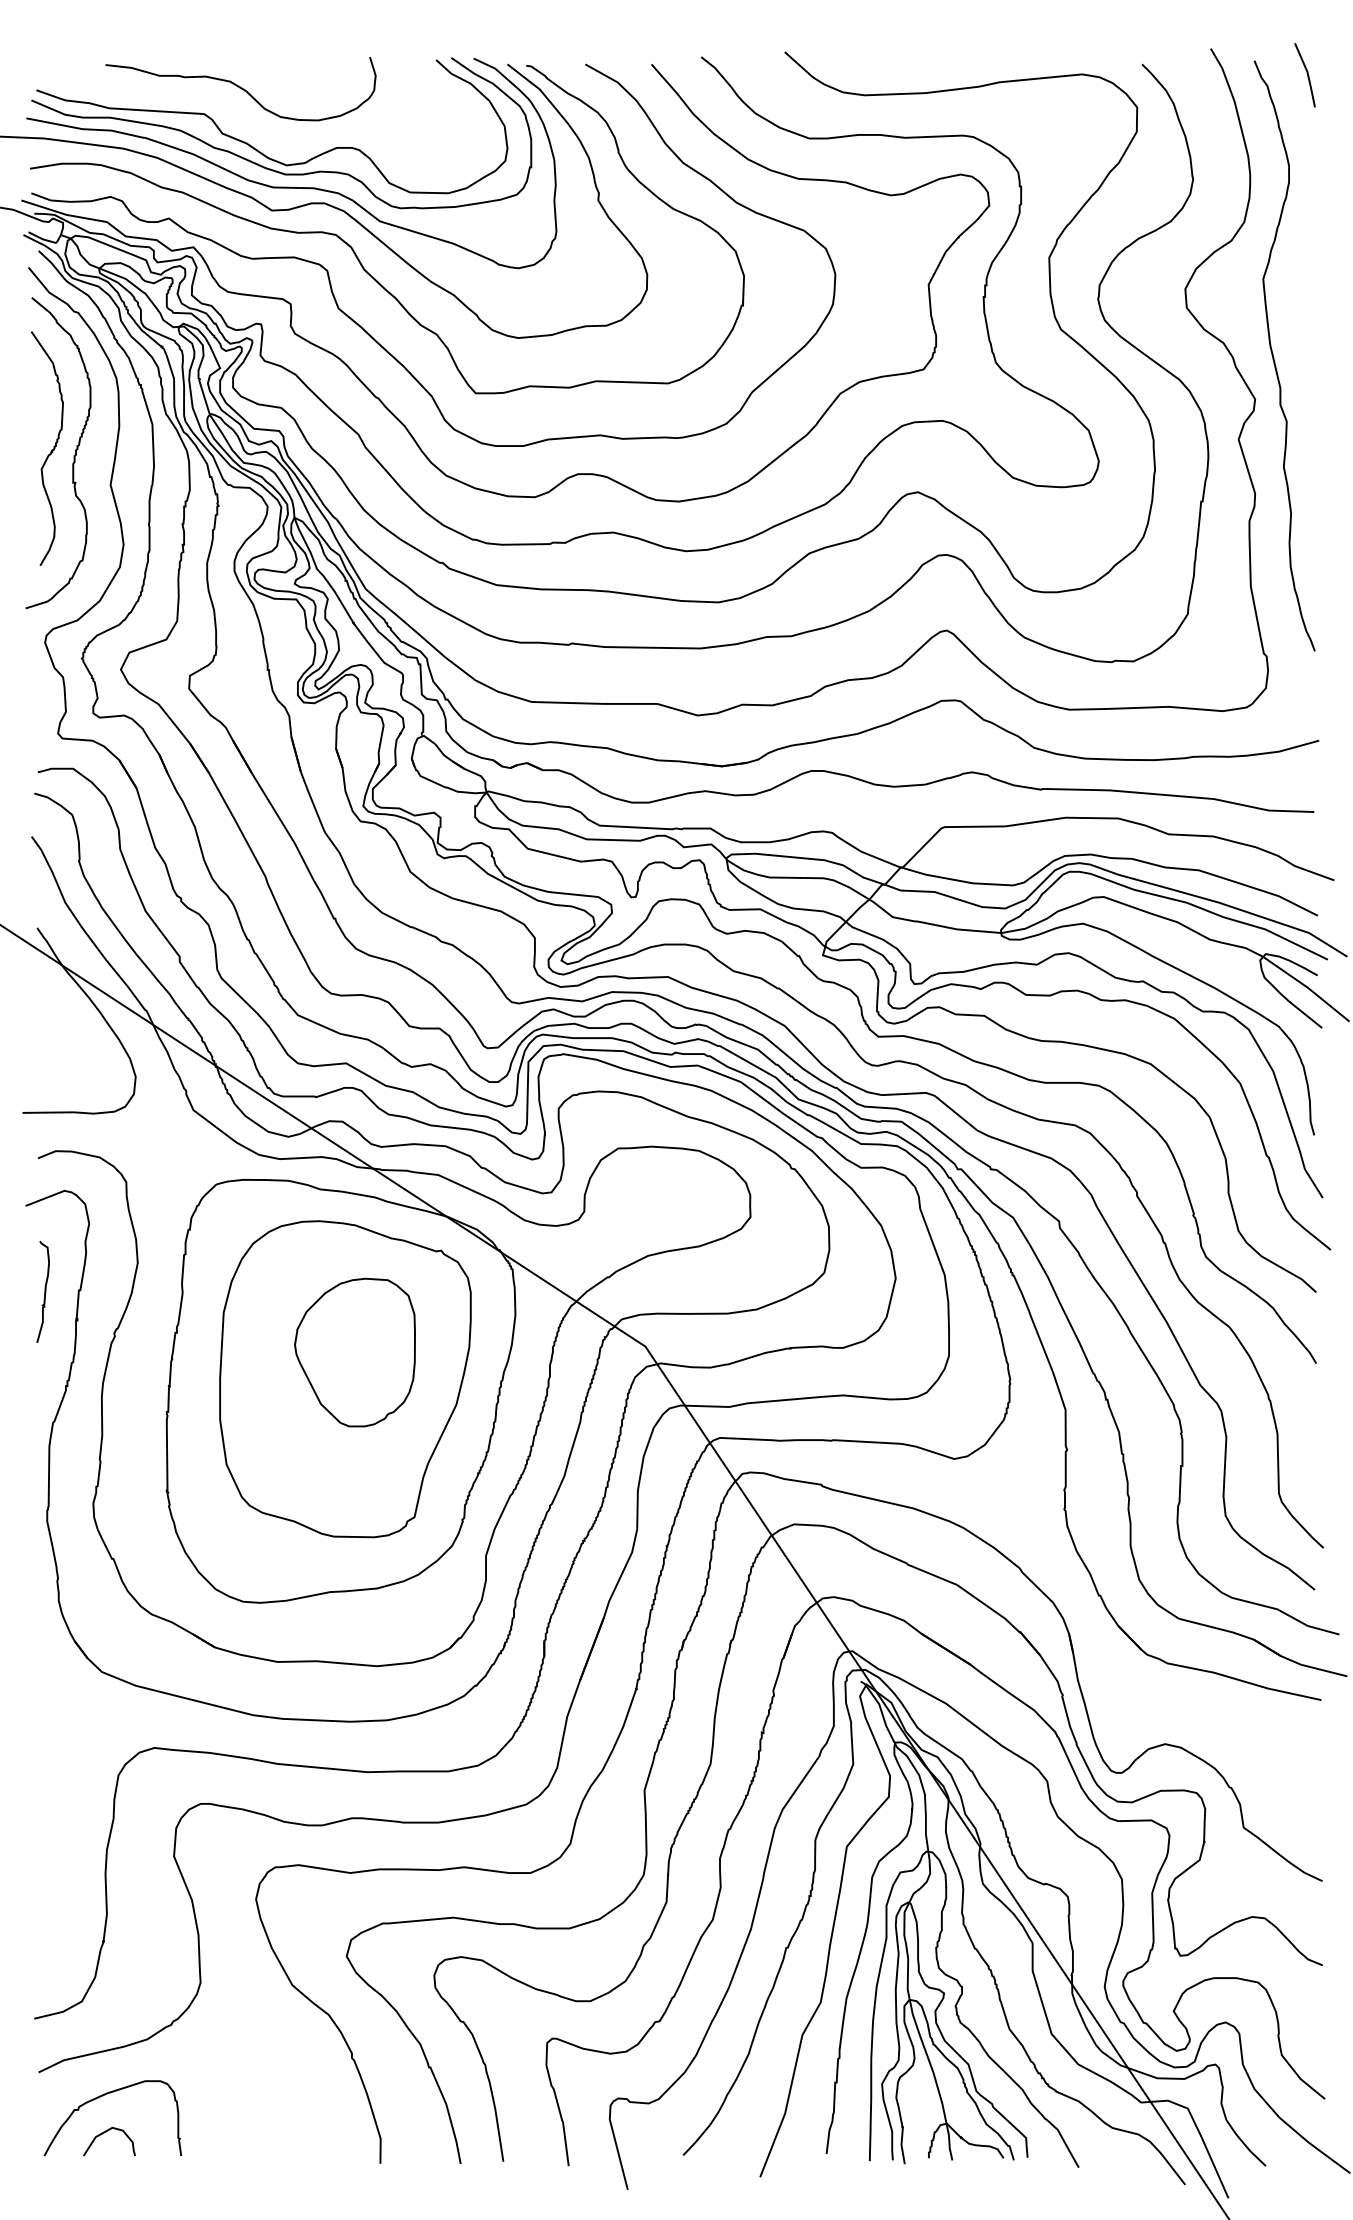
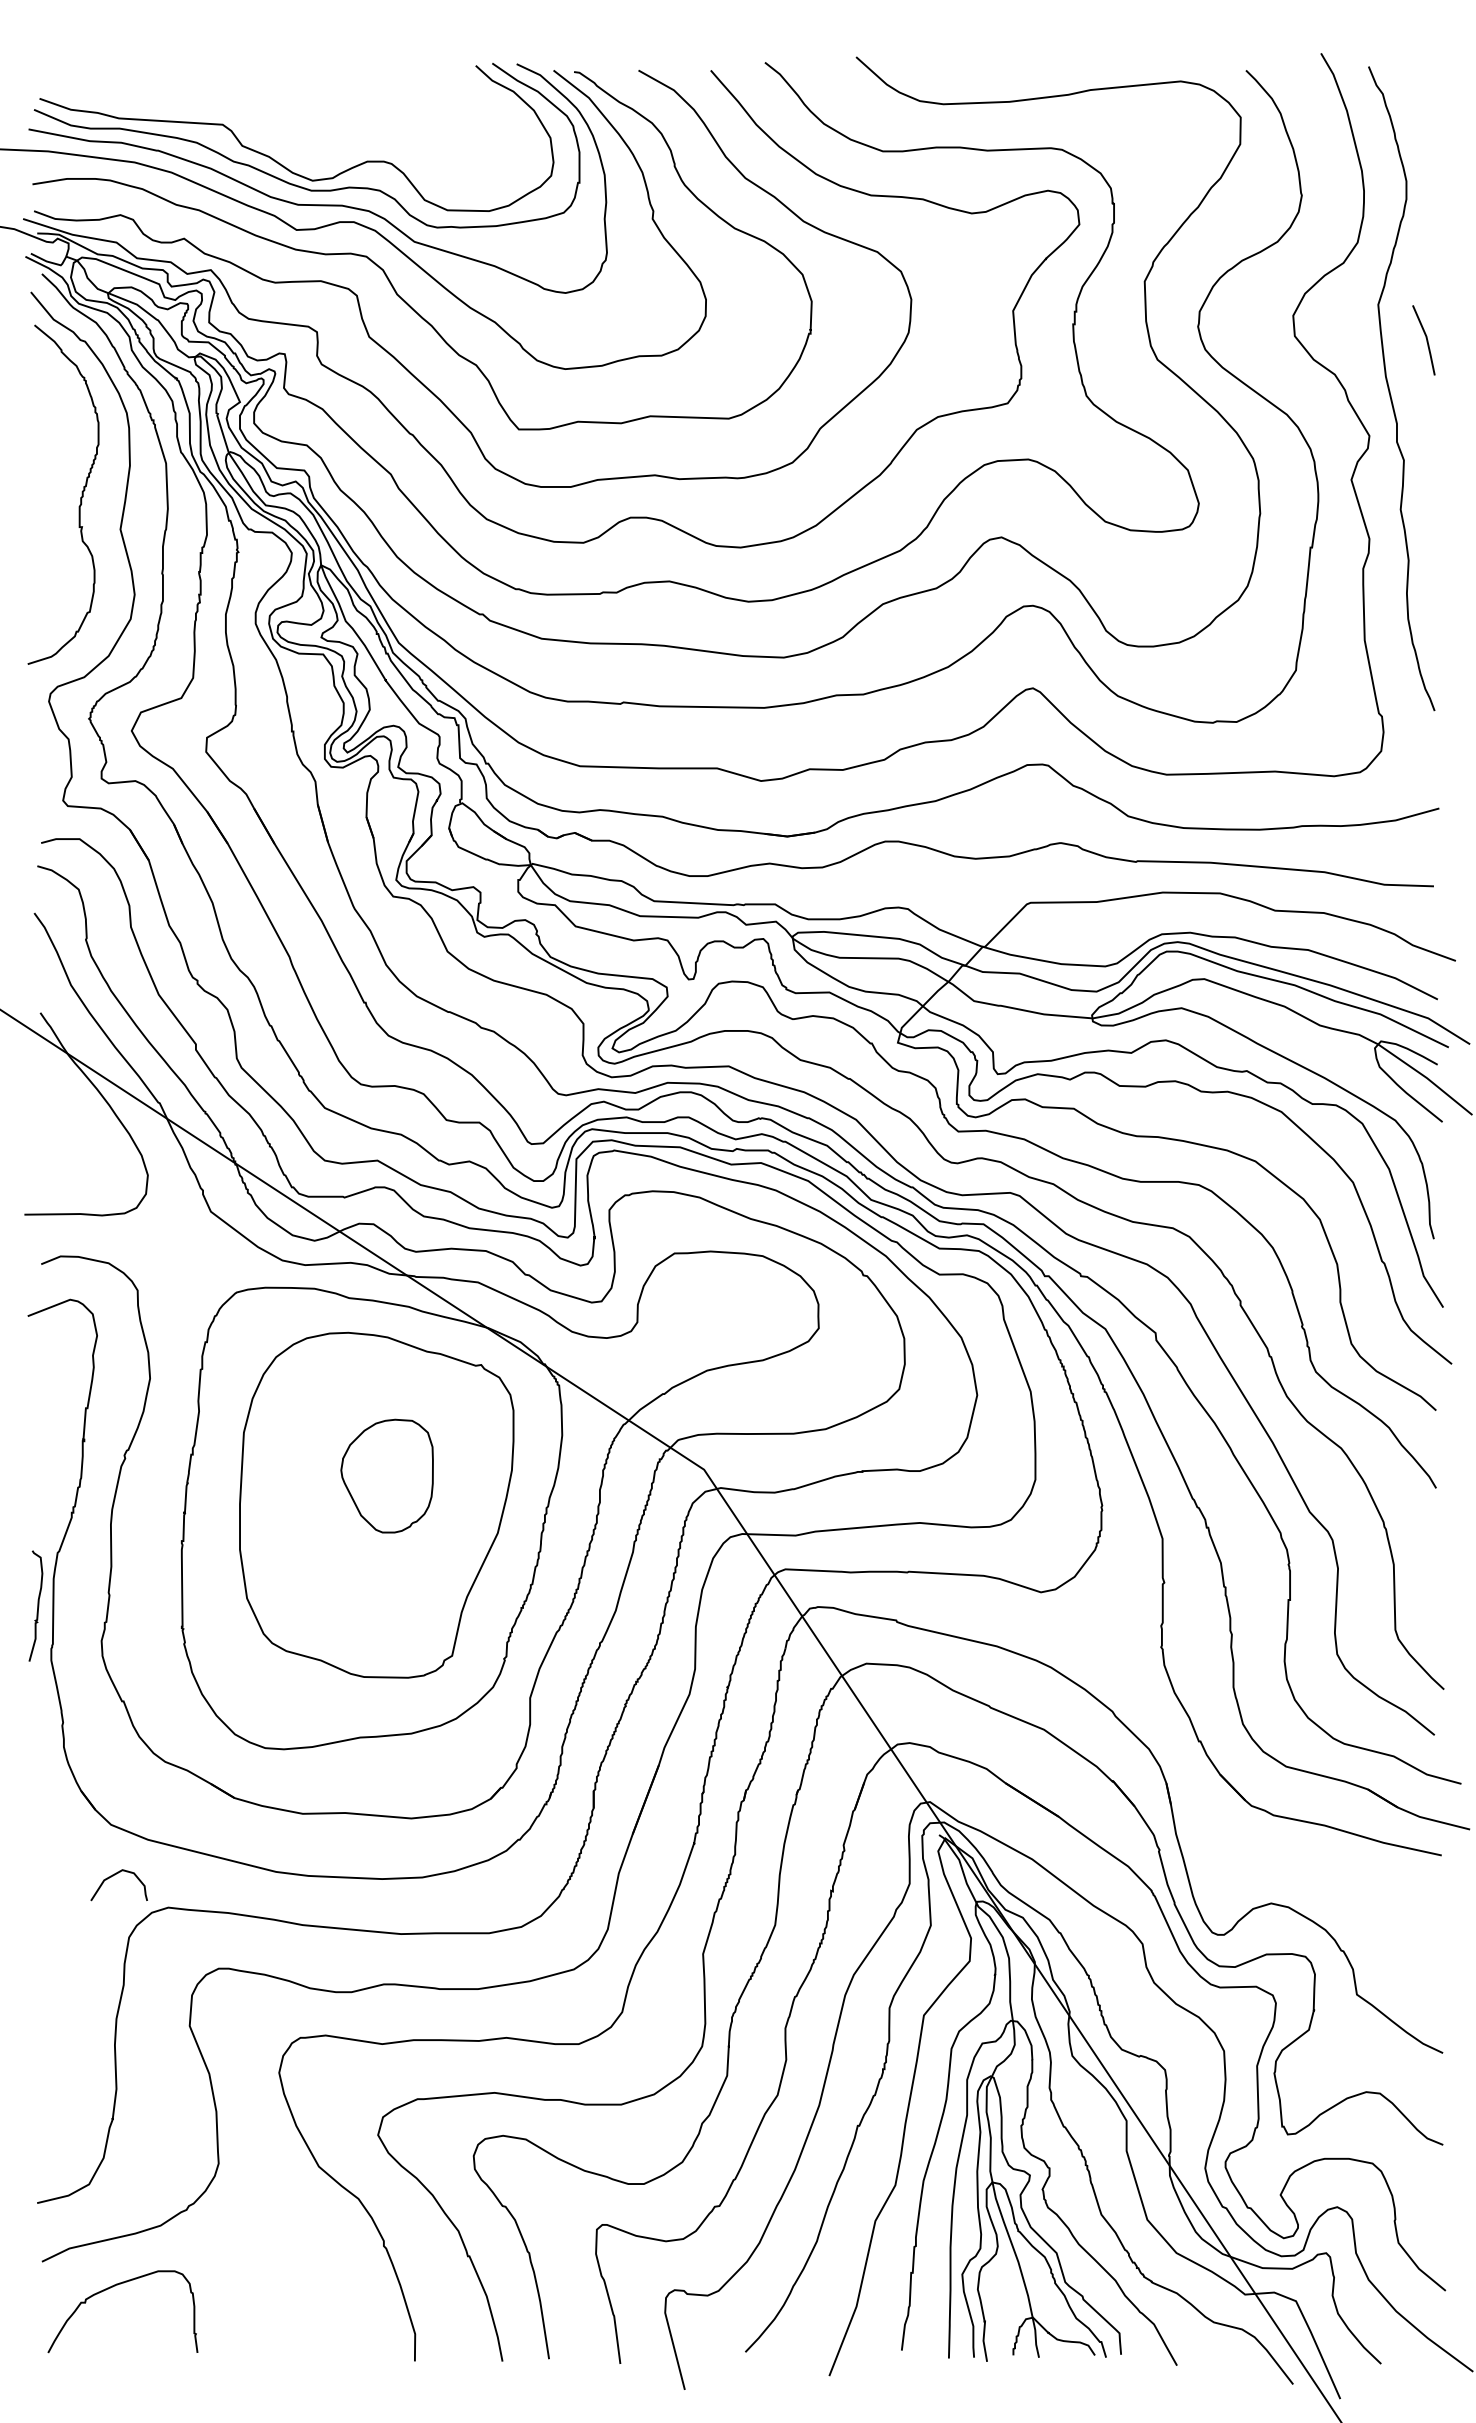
line: (1307, 75) -> (1426, 340), moved
curve: (240, 89) -> (262, 97), removed
curve: (51, 451) -> (55, 492), removed
curve: (44, 1291) -> (37, 1605), moved
part: (354, 1351) -> (386, 1475), size x0.7
curve: (104, 2133) -> (113, 1876), moved

